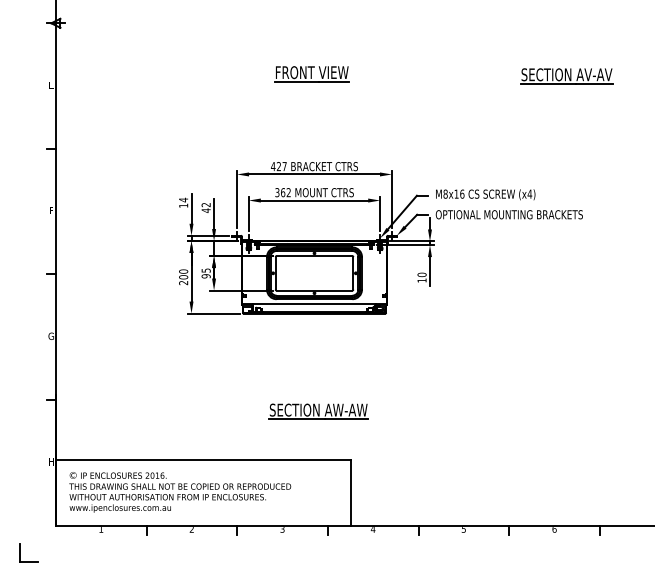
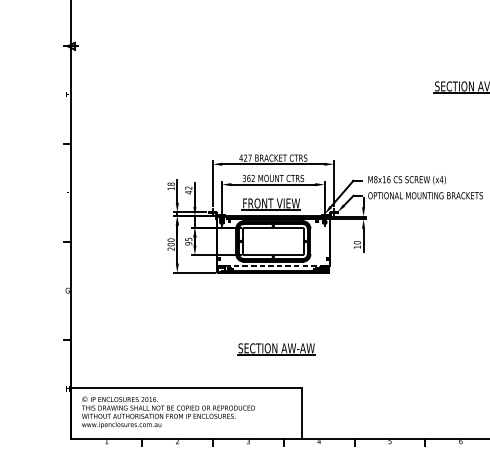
part: (311, 74) -> (271, 204), moved
text: (183, 199) -> (171, 183), 14 -> 18
line: (314, 304) -> (273, 265), solid -> dashed

